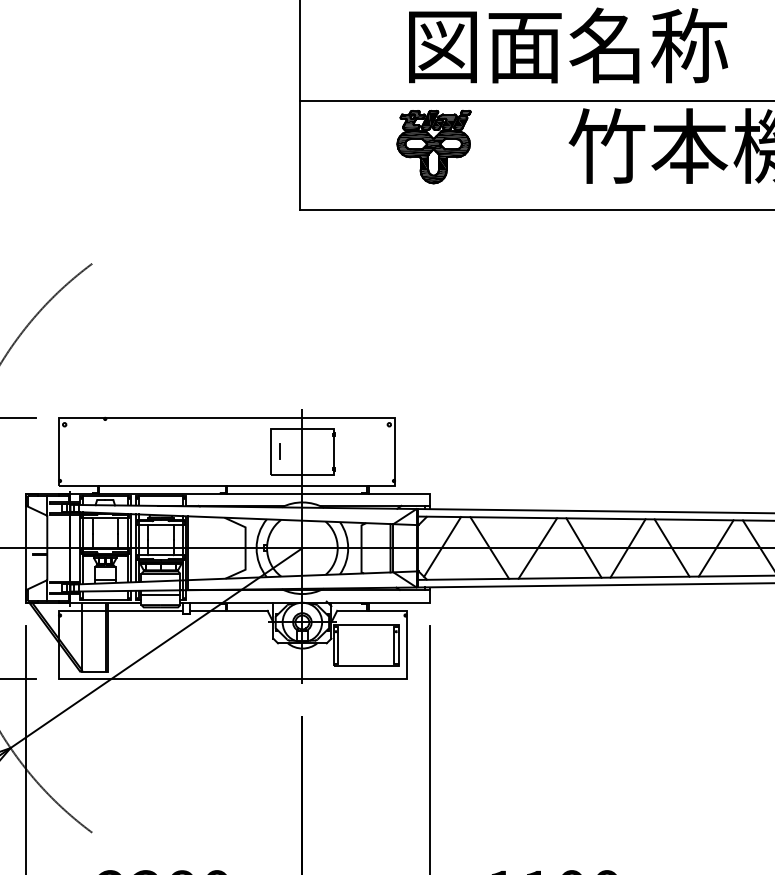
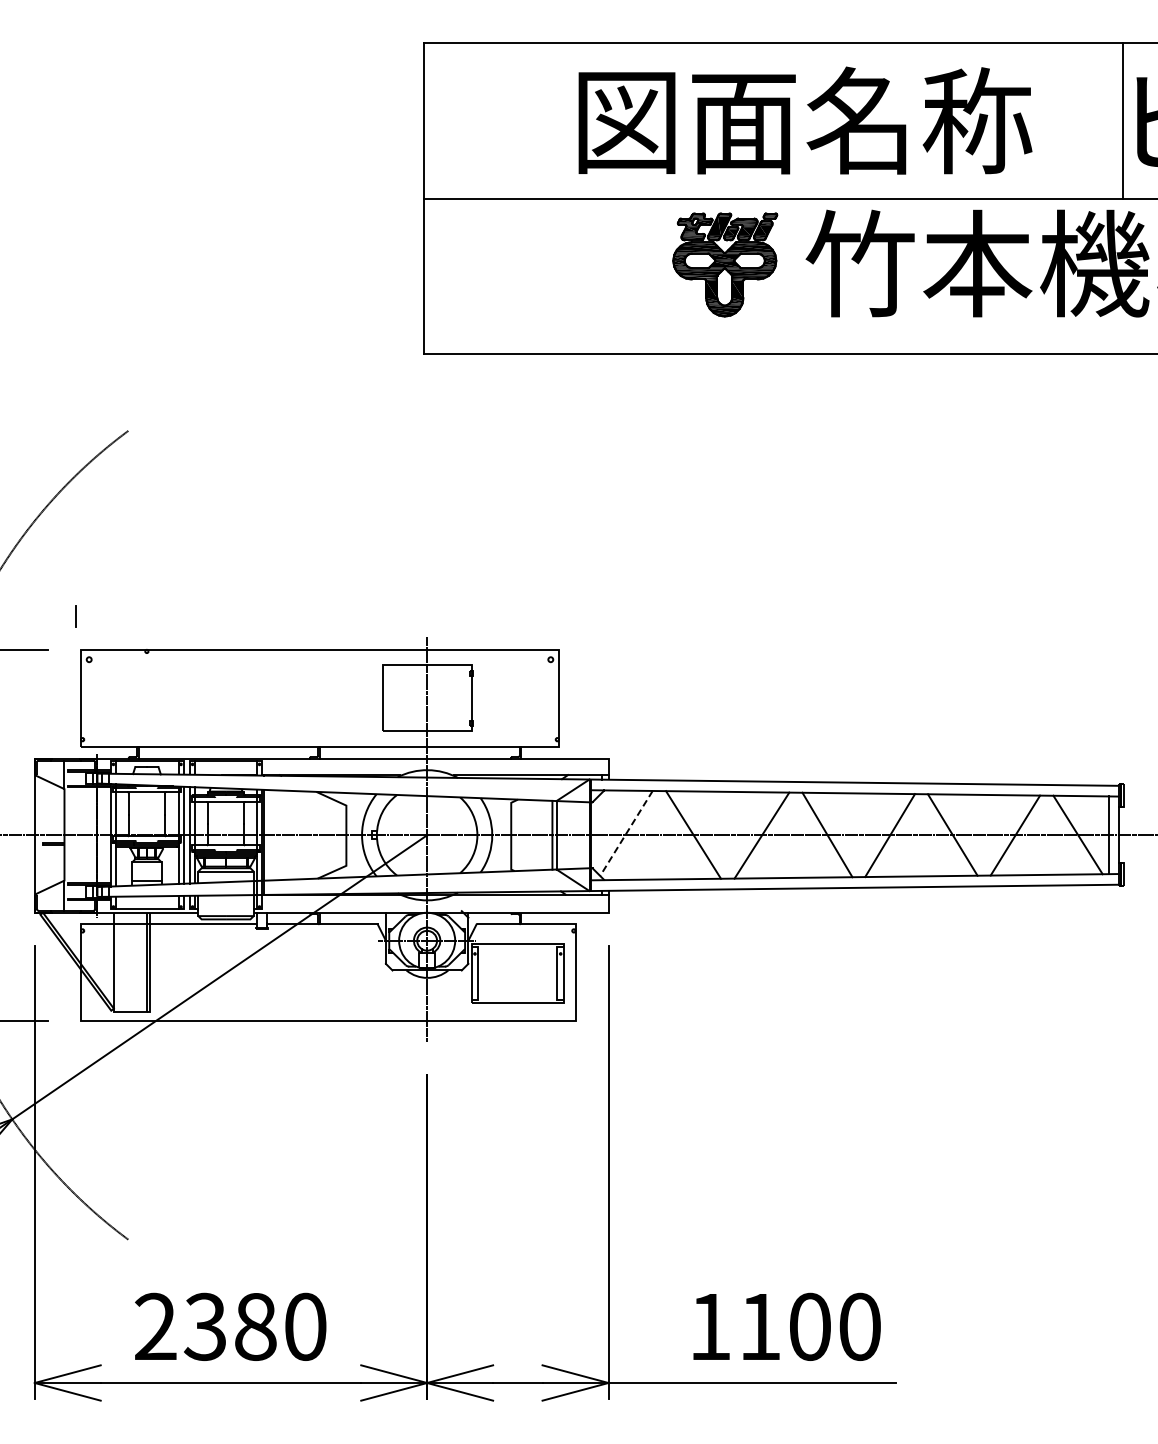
part: (434, 146) -> (725, 264), moved
line: (279, 451) -> (75, 616), moved
line: (442, 546) -> (626, 833), solid -> dashed
line: (160, 594) -> (225, 901), removed

